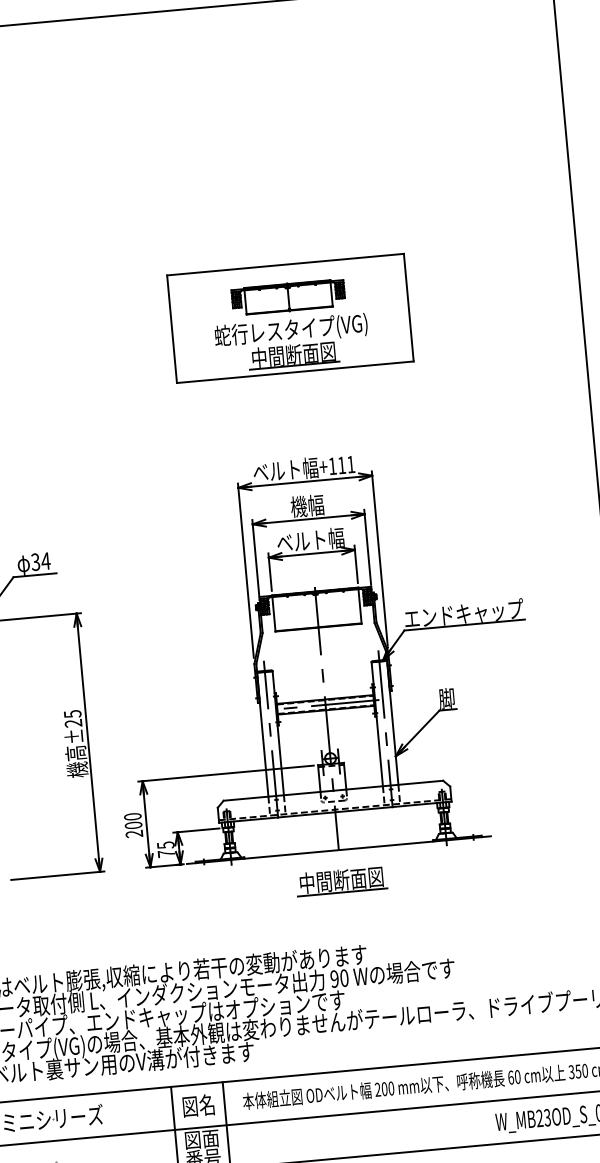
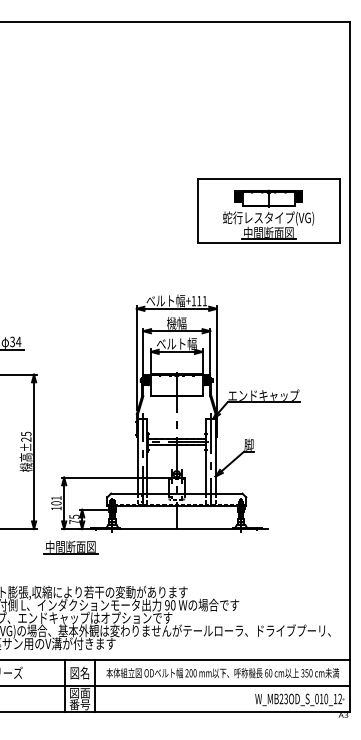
part: (289, 317) -> (268, 210), moved
text: (133, 825) -> (56, 503), 200 -> 101
part: (341, 881) -> (70, 547), moved

